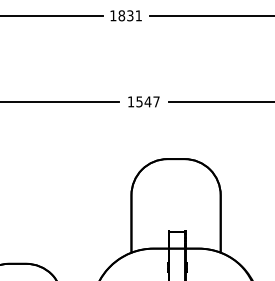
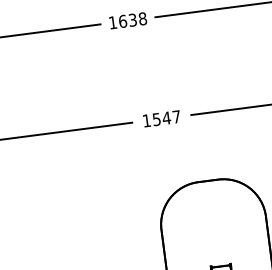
text: (130, 15) -> (133, 19), 1831 -> 1638

